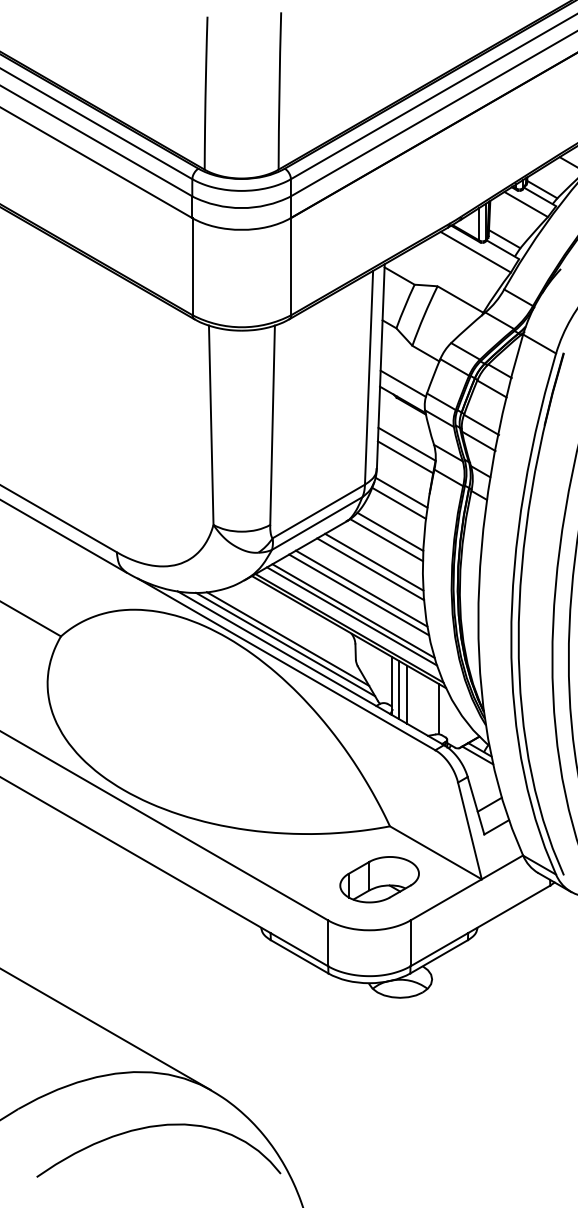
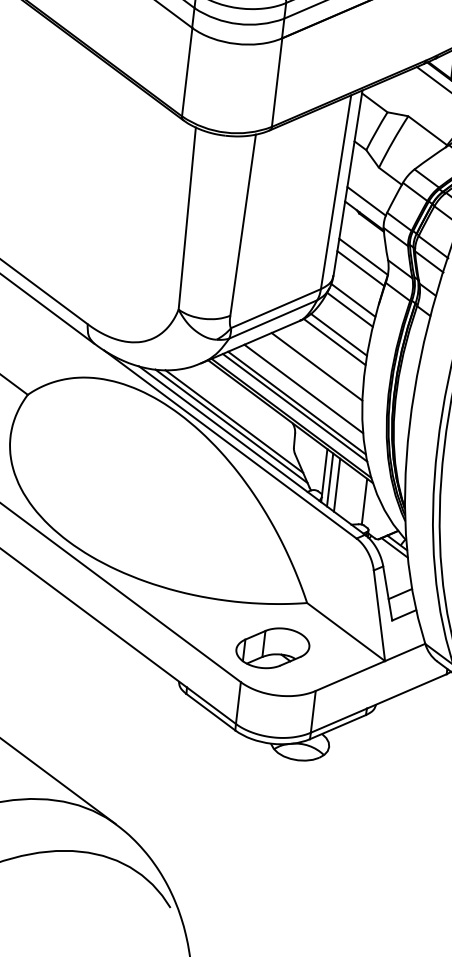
line: (374, 561) -> (321, 360), removed
line: (361, 588) -> (306, 383), removed
part: (379, 879) -> (272, 648), moved

